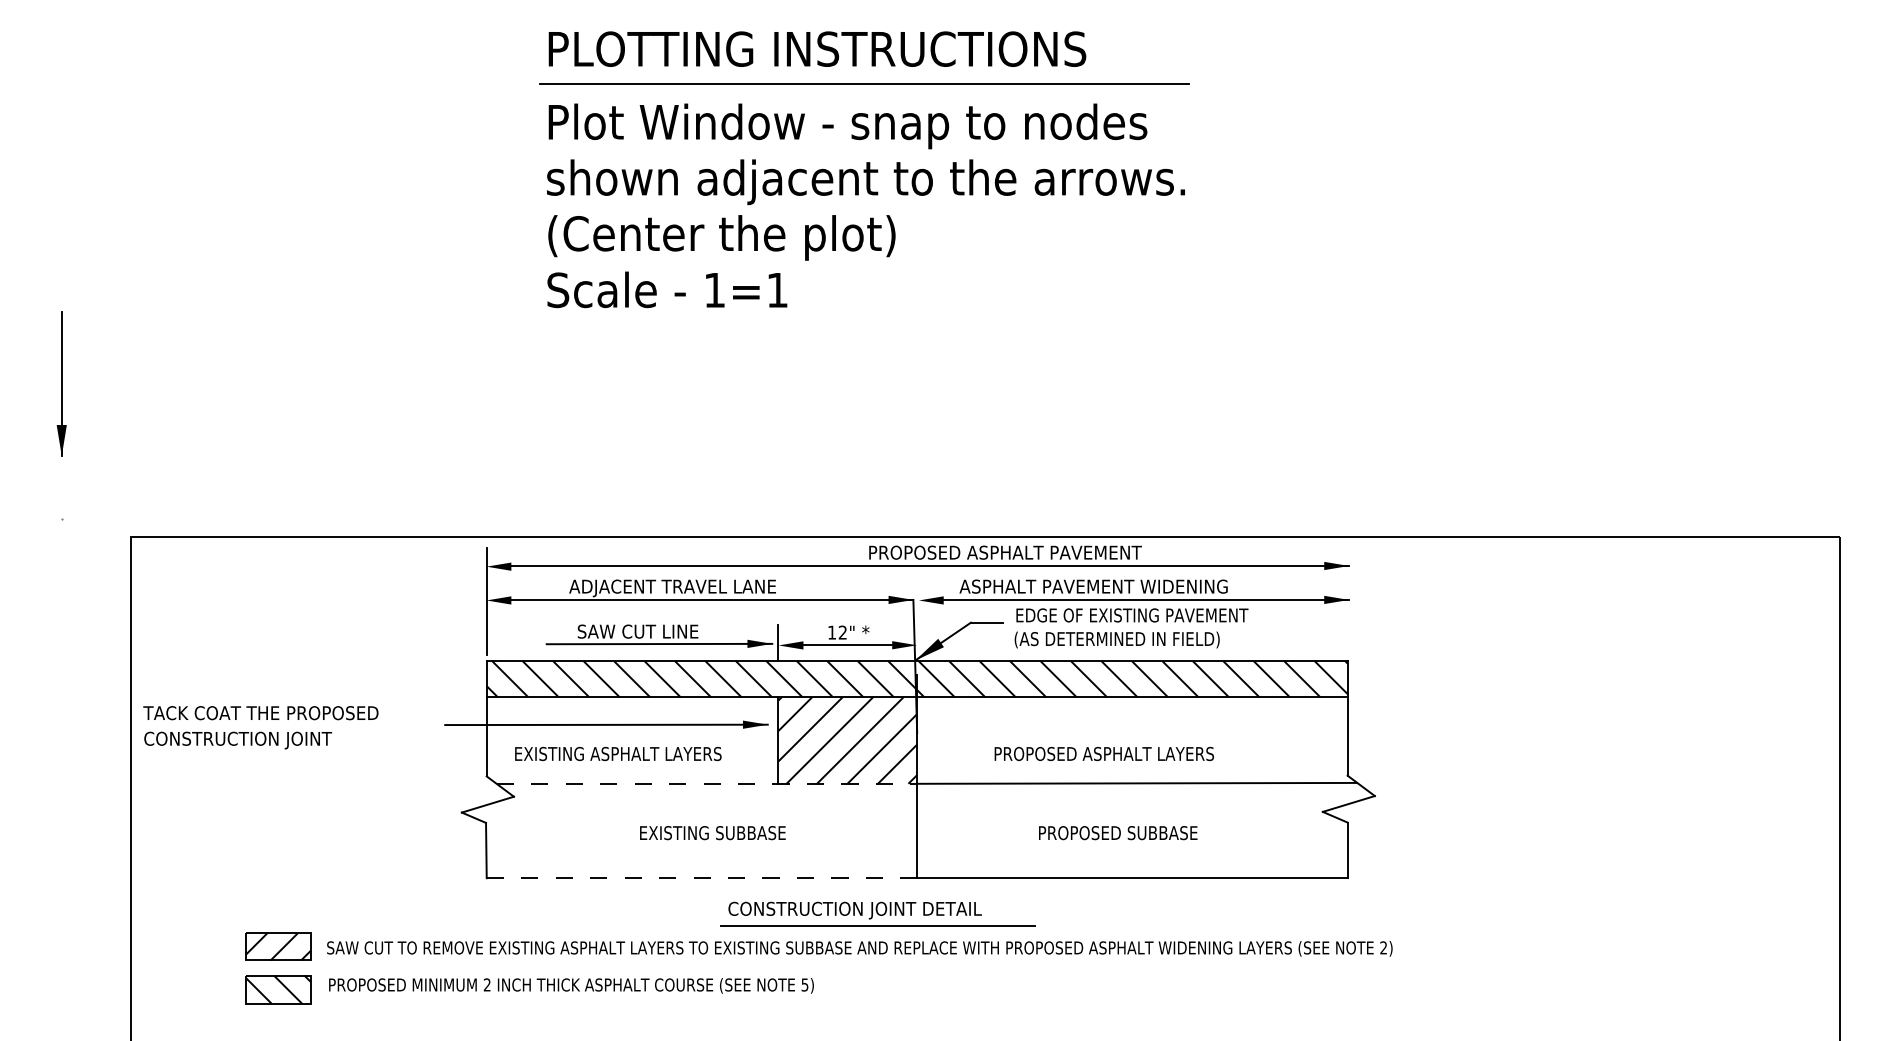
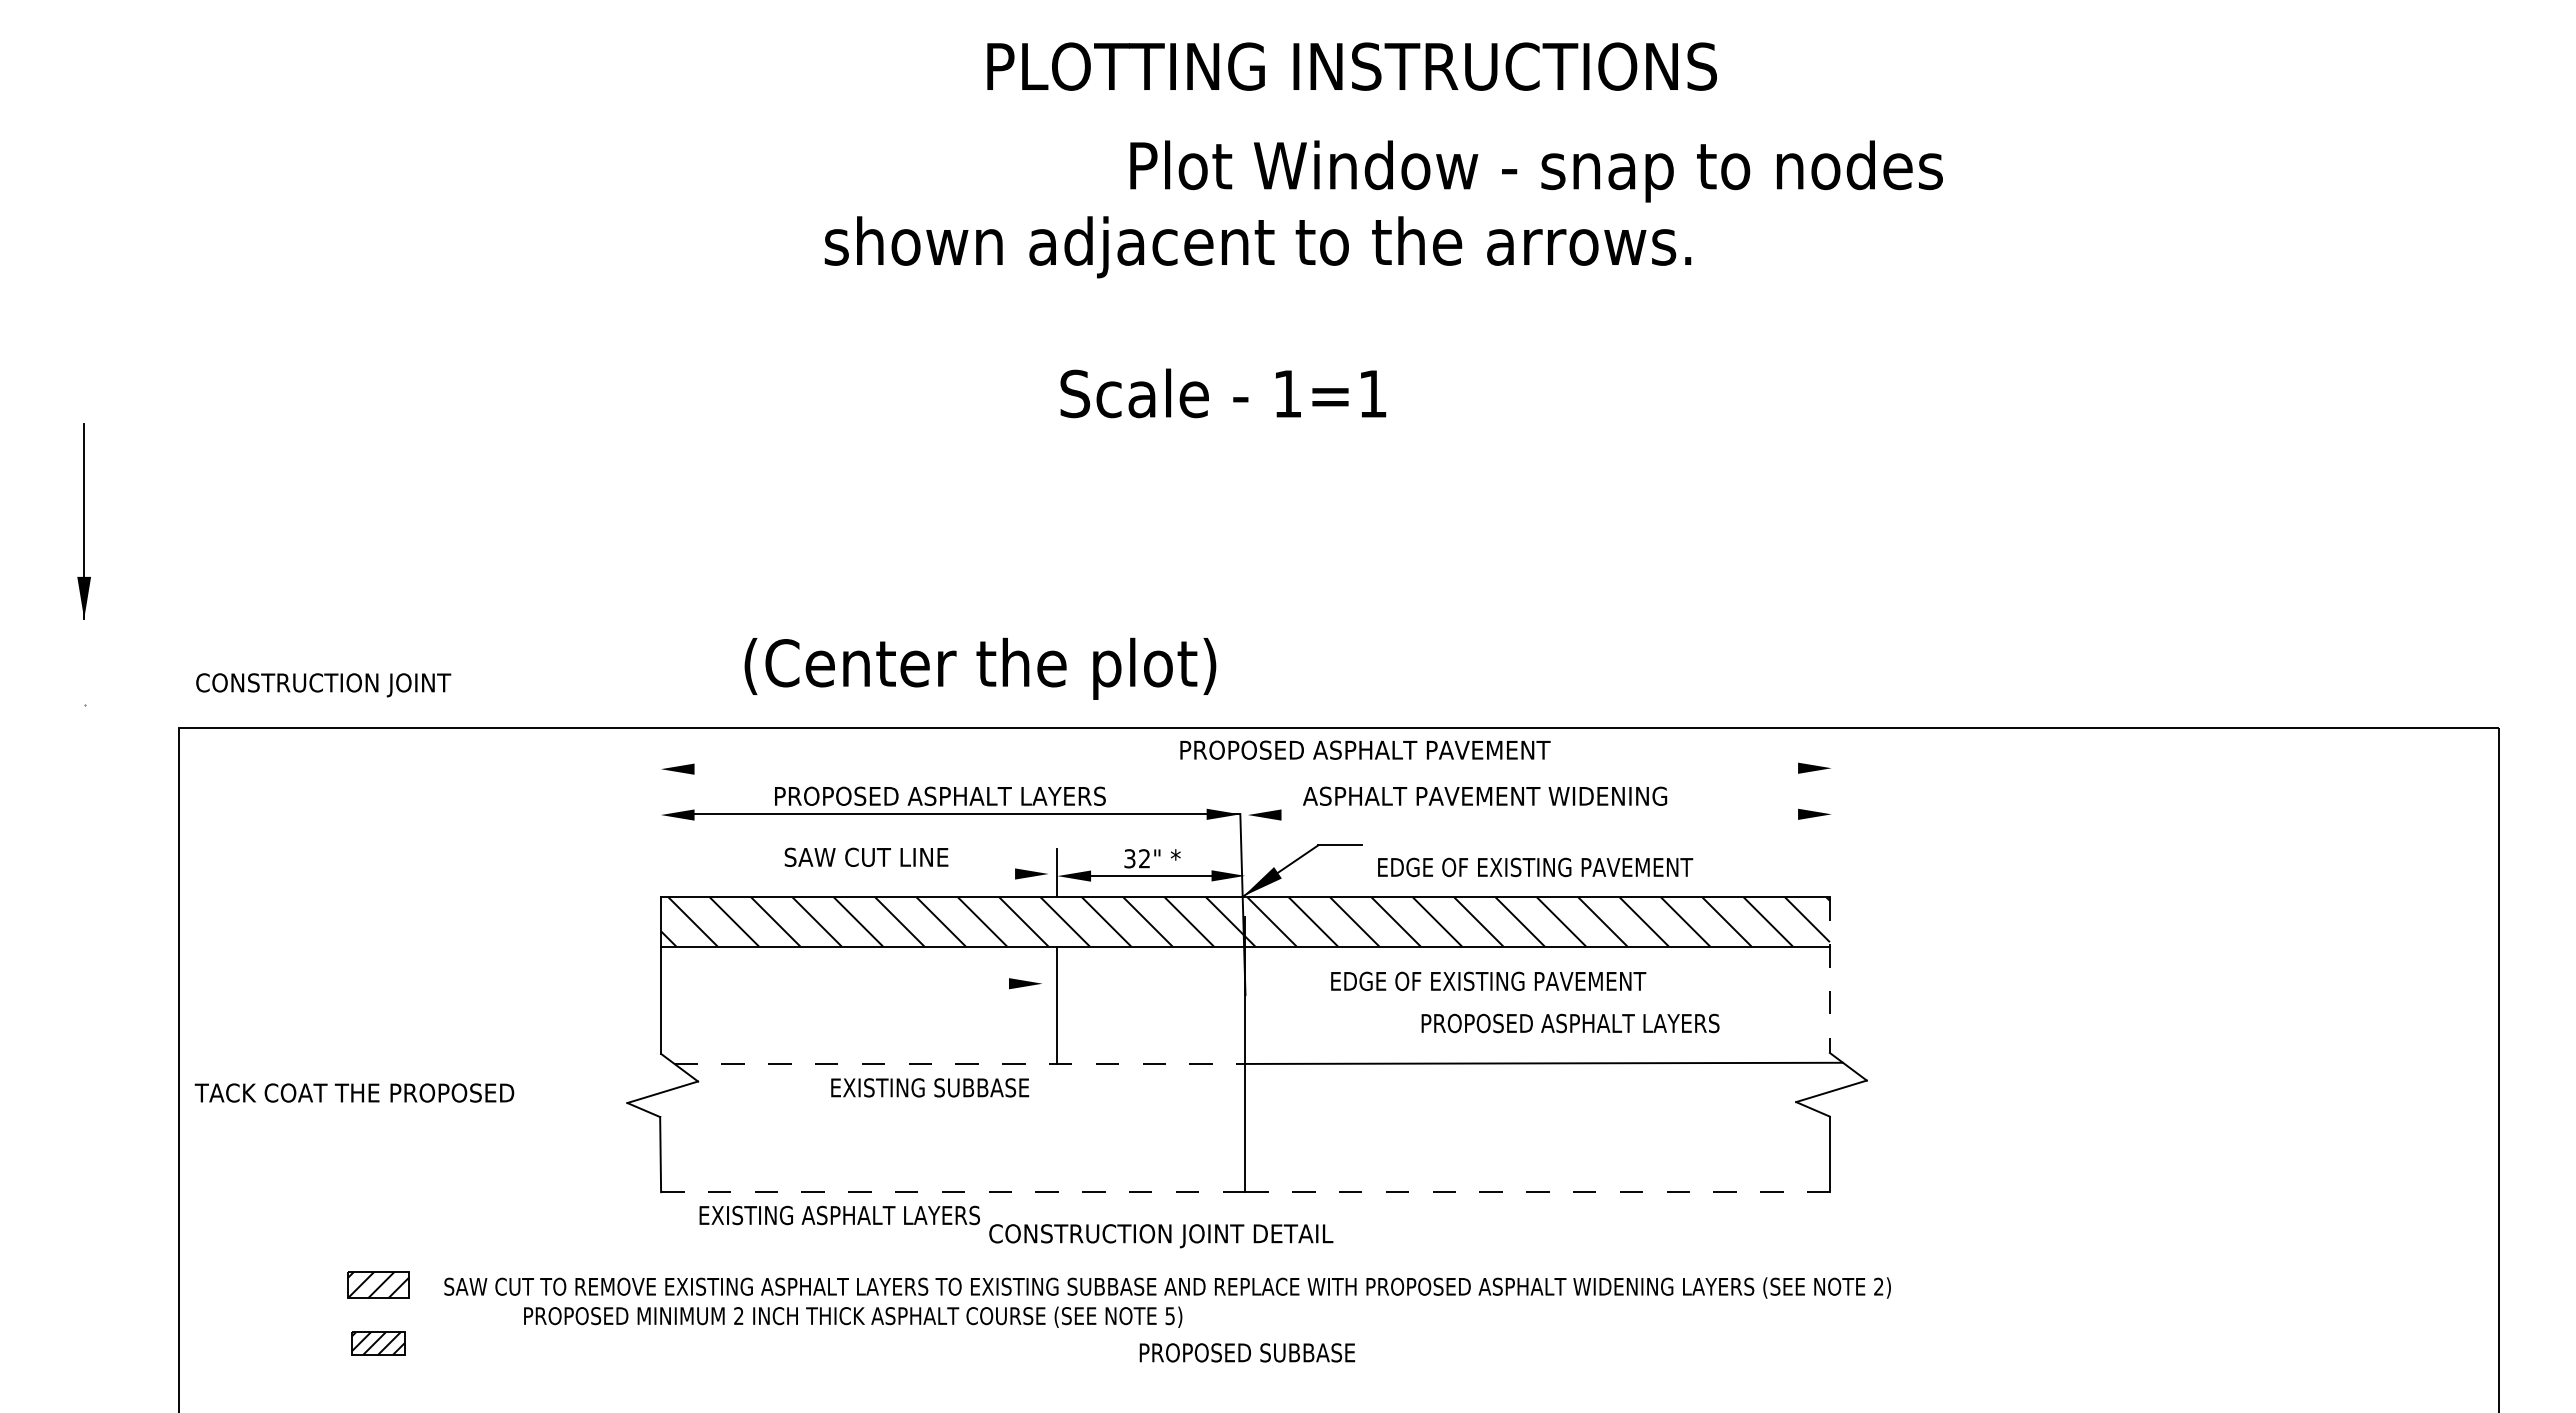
text: (817, 49) -> (1351, 66), moved
line: (864, 83) -> (1173, 113), removed
text: (847, 126) -> (1536, 171), moved
text: (865, 182) -> (1257, 247), moved
text: (721, 237) -> (980, 668), moved
text: (667, 289) -> (1223, 393), moved
line: (927, 566) -> (1259, 768), removed
text: (691, 588) -> (939, 798), ADJACENT TRAVEL LANE -> PROPOSED ASPHALT LAYERS
line: (1142, 600) -> (1551, 814), removed
line: (487, 601) -> (661, 816), removed
text: (1132, 614) -> (1488, 980), moved
text: (831, 632) -> (1129, 858), 12" -> 32"
text: (1130, 639) -> (1535, 868), (AS DETERMINED IN FIELD) -> EDGE OF EXISTING PAVEMENT
line: (659, 644) -> (895, 874), removed
text: (260, 712) -> (354, 1092), moved
line: (1347, 718) -> (1829, 975), solid -> dashed
line: (606, 724) -> (823, 983), removed
text: (238, 740) -> (323, 685), moved
hatch: (847, 740) -> (1151, 1004), removed
text: (618, 754) -> (839, 1215), moved
text: (1104, 754) -> (1570, 1023), moved
text: (713, 832) -> (930, 1087), moved
text: (1118, 832) -> (1247, 1352), moved
line: (1133, 878) -> (1538, 1192), solid -> dashed
line: (877, 926) -> (1191, 1257), removed
part: (278, 946) -> (378, 1284), size x0.7
text: (571, 985) -> (853, 1316), moved
part: (278, 989) -> (378, 1343), size x0.6

